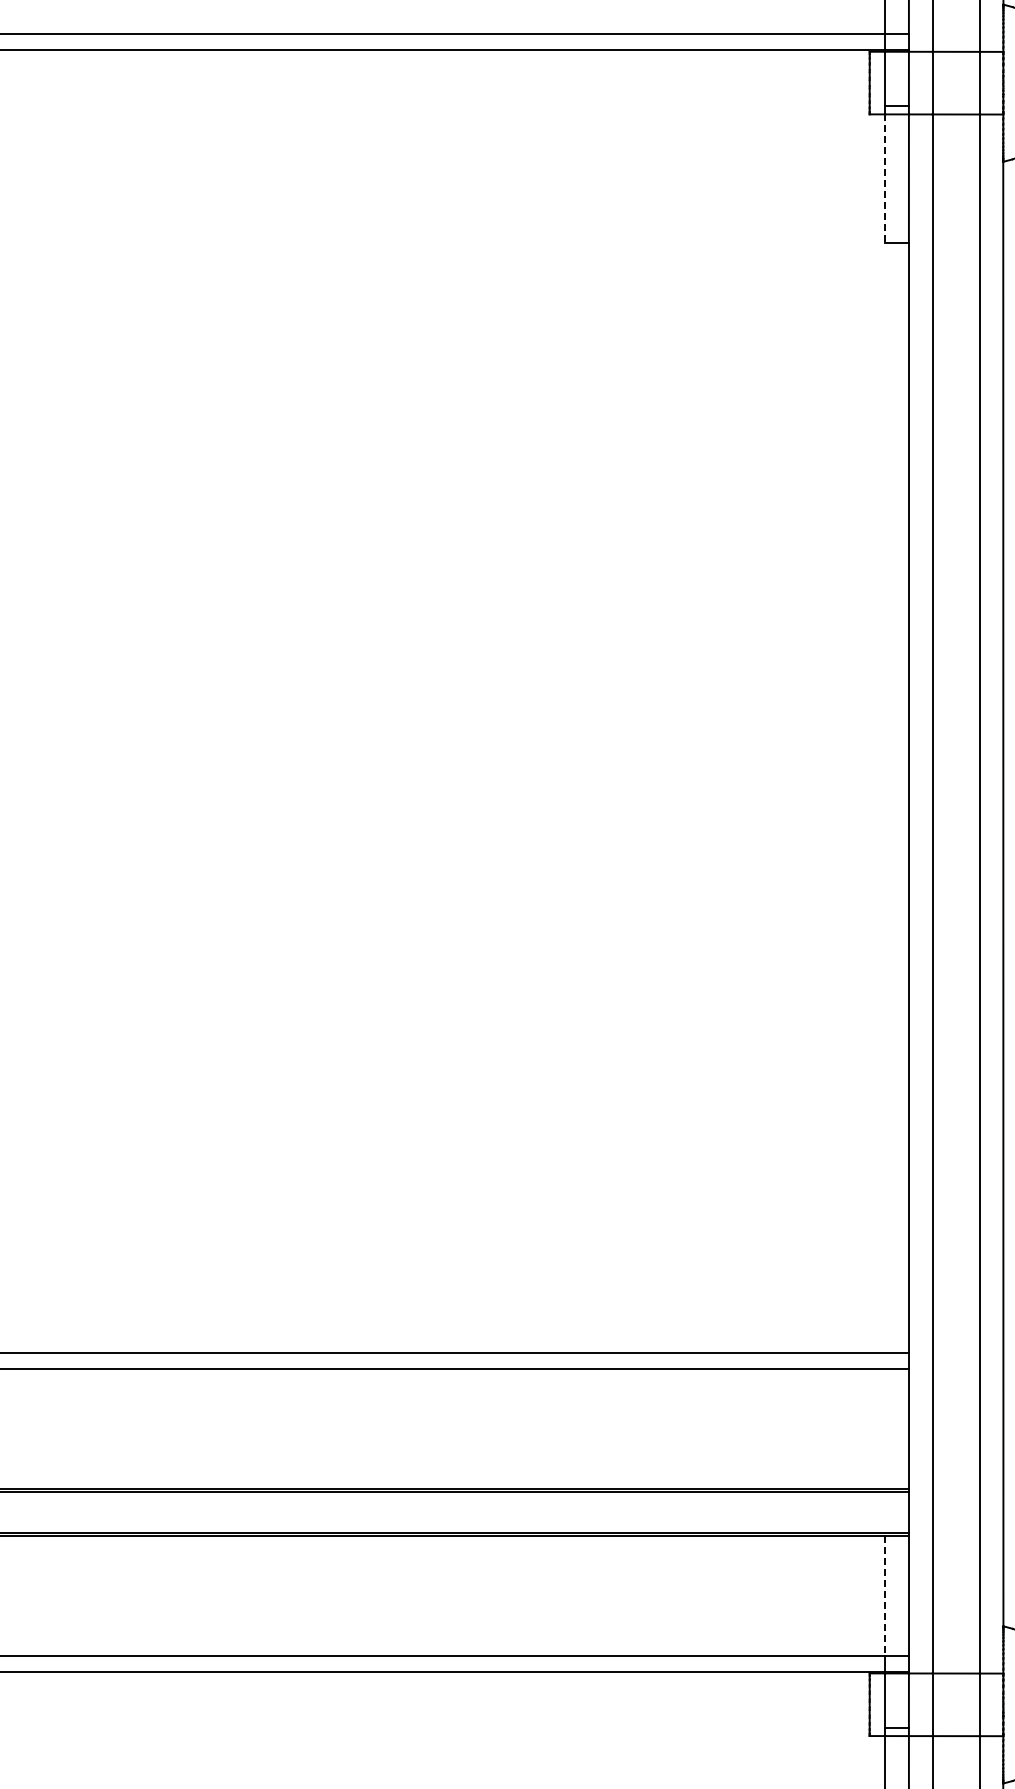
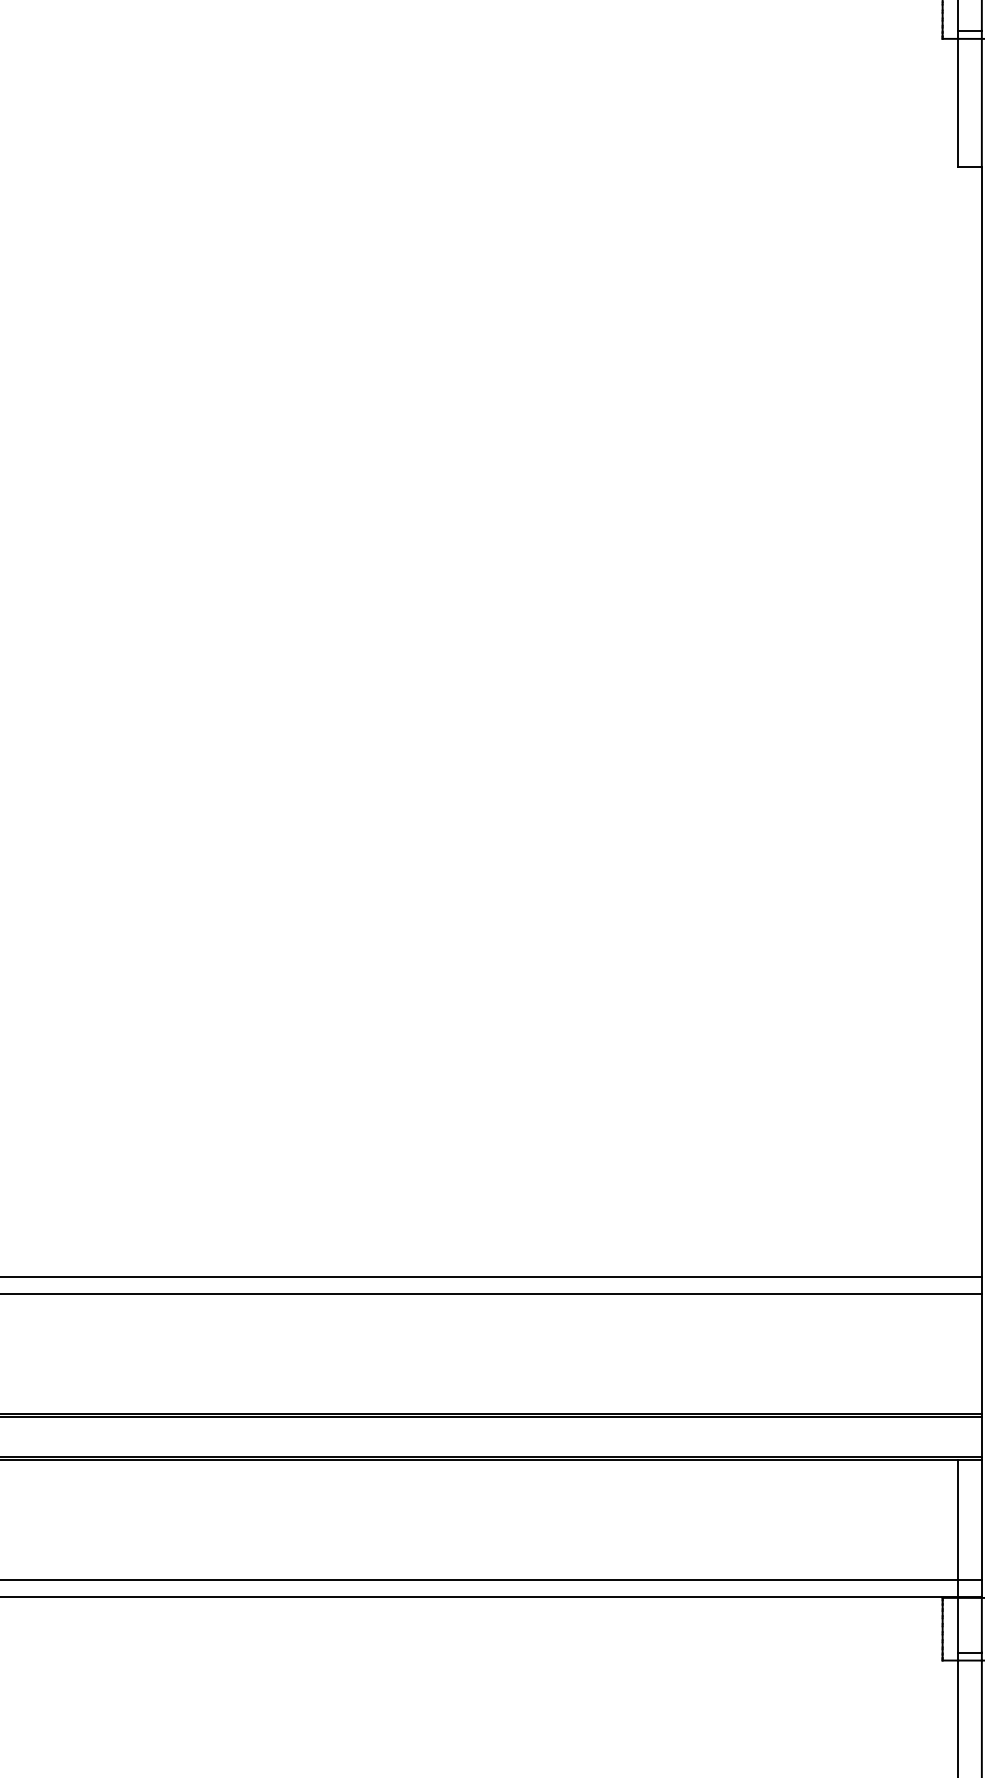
line: (885, 179) -> (958, 103), dashed -> solid
line: (885, 1596) -> (958, 1520), dashed -> solid

